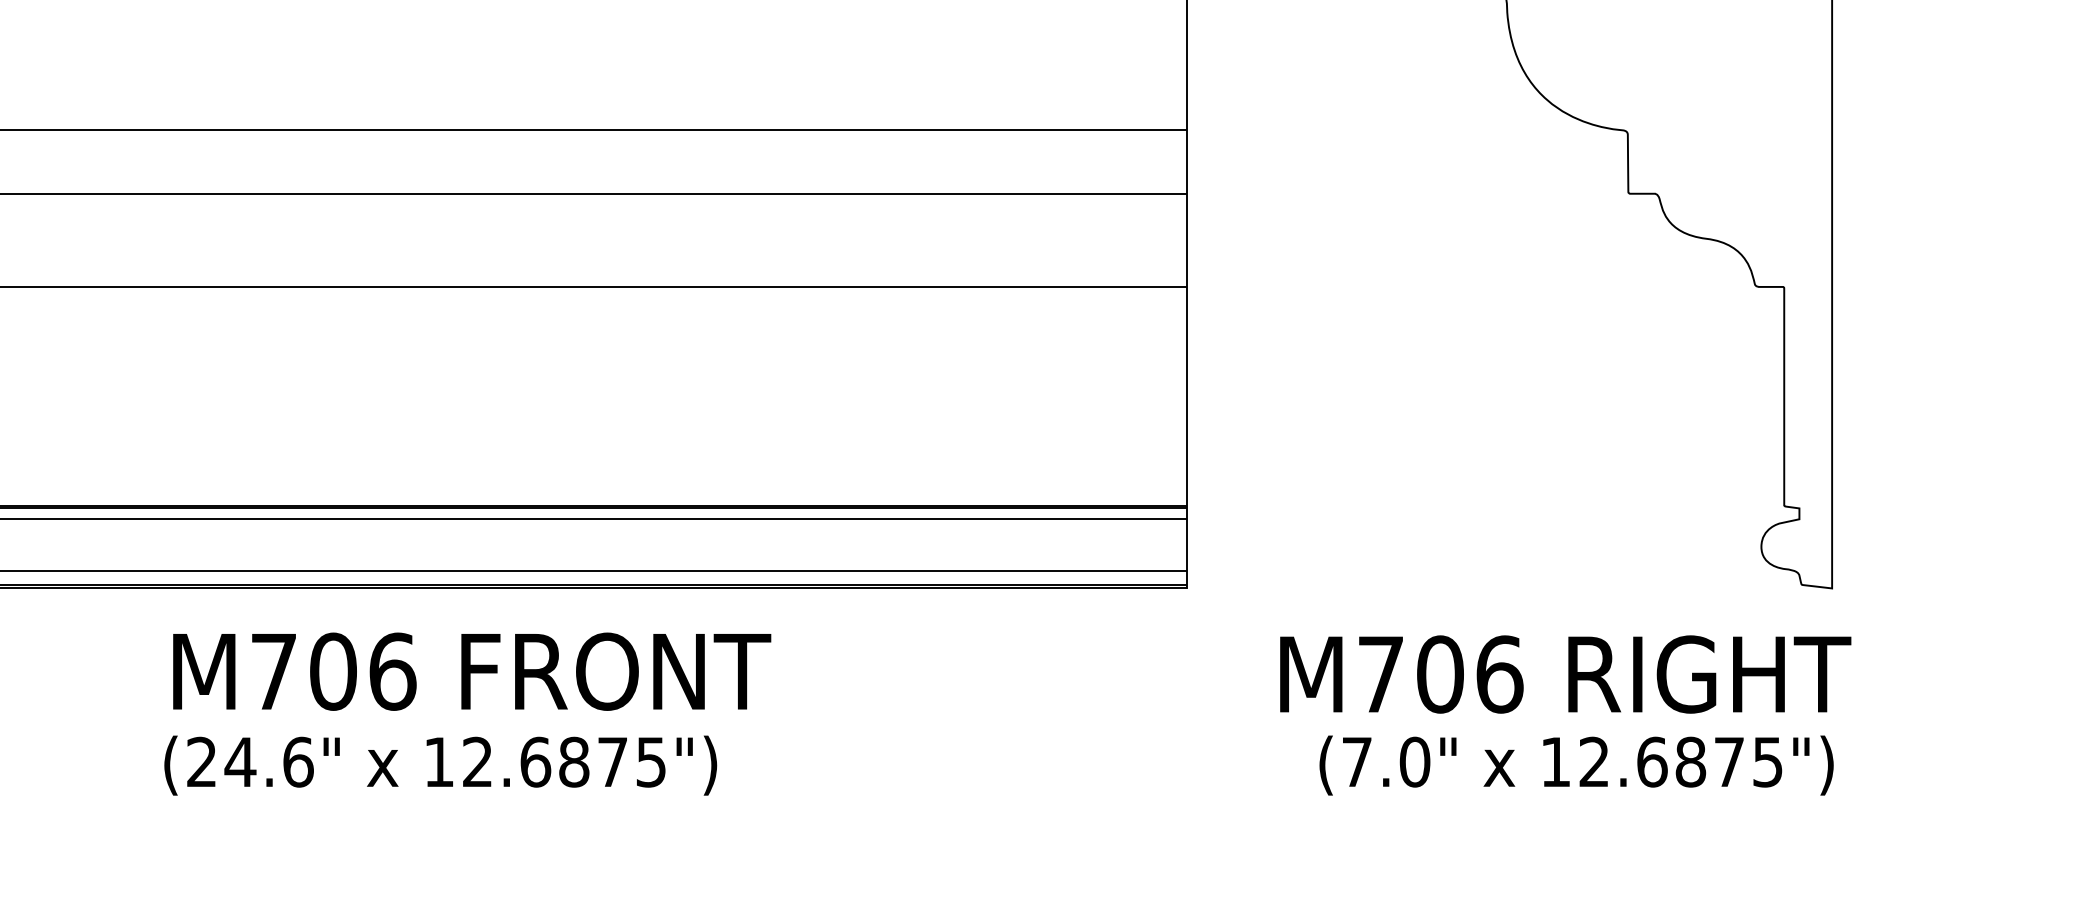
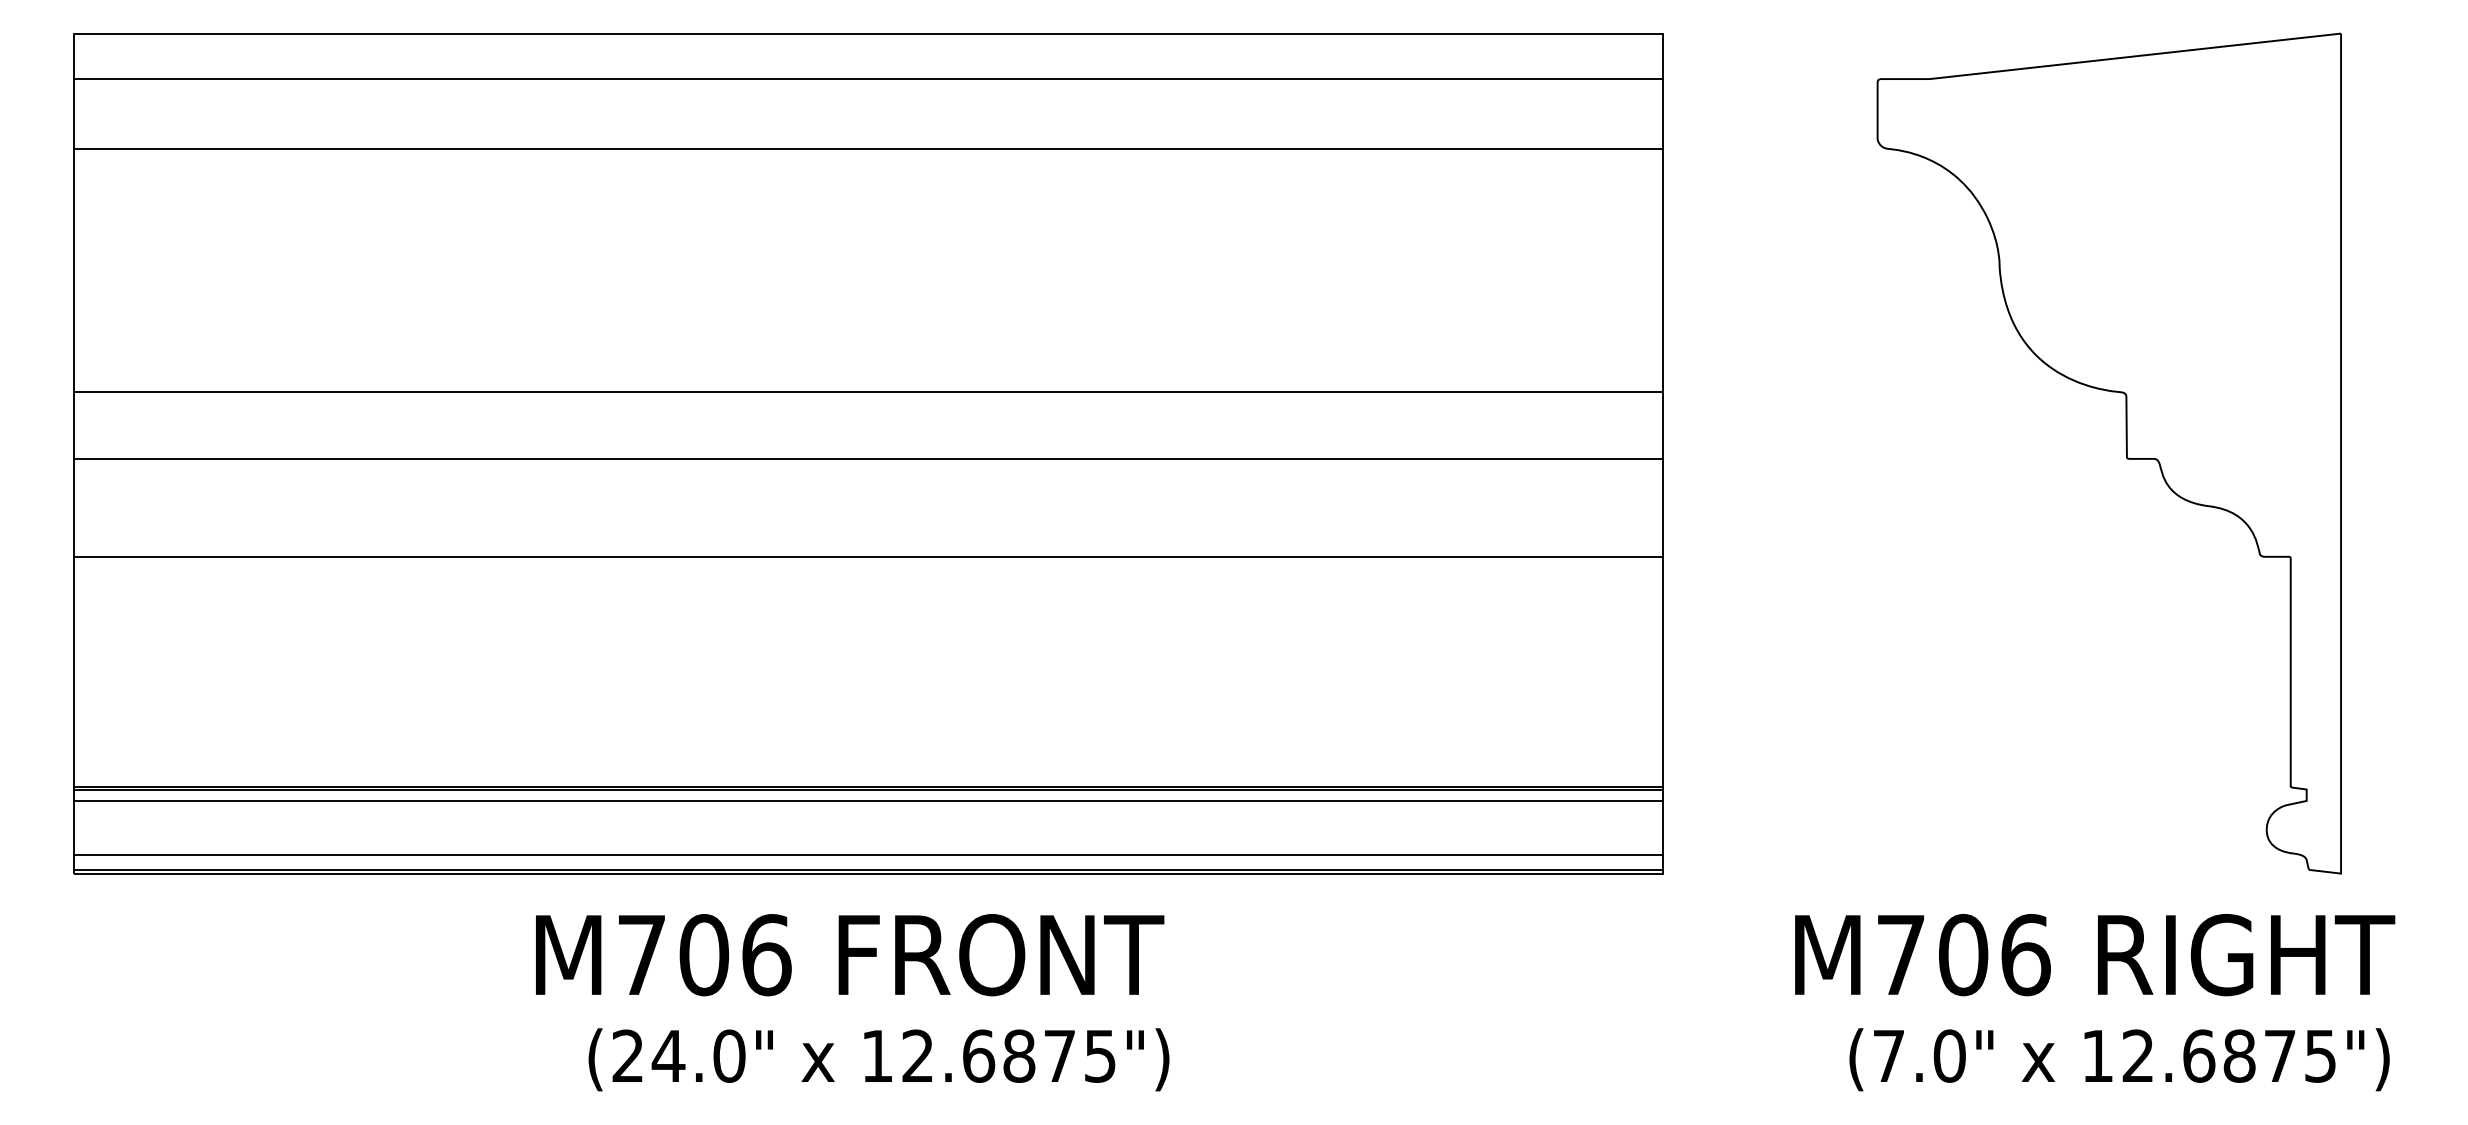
text: (472, 672) -> (850, 955), moved
text: (1566, 674) -> (2095, 955), moved
text: (298, 761) -> (729, 1055), (24.6" -> (24.0"
text: (1576, 765) -> (2119, 1059), moved

